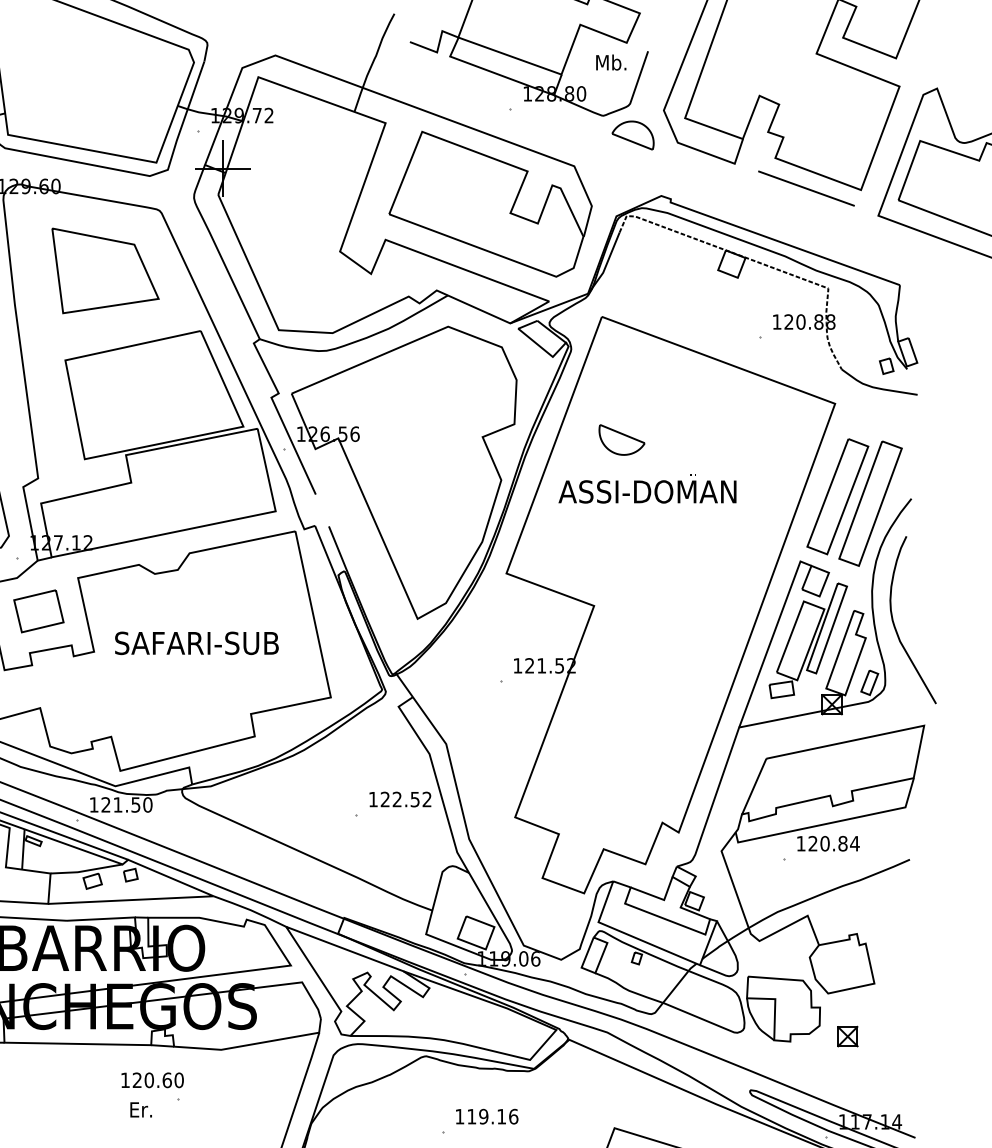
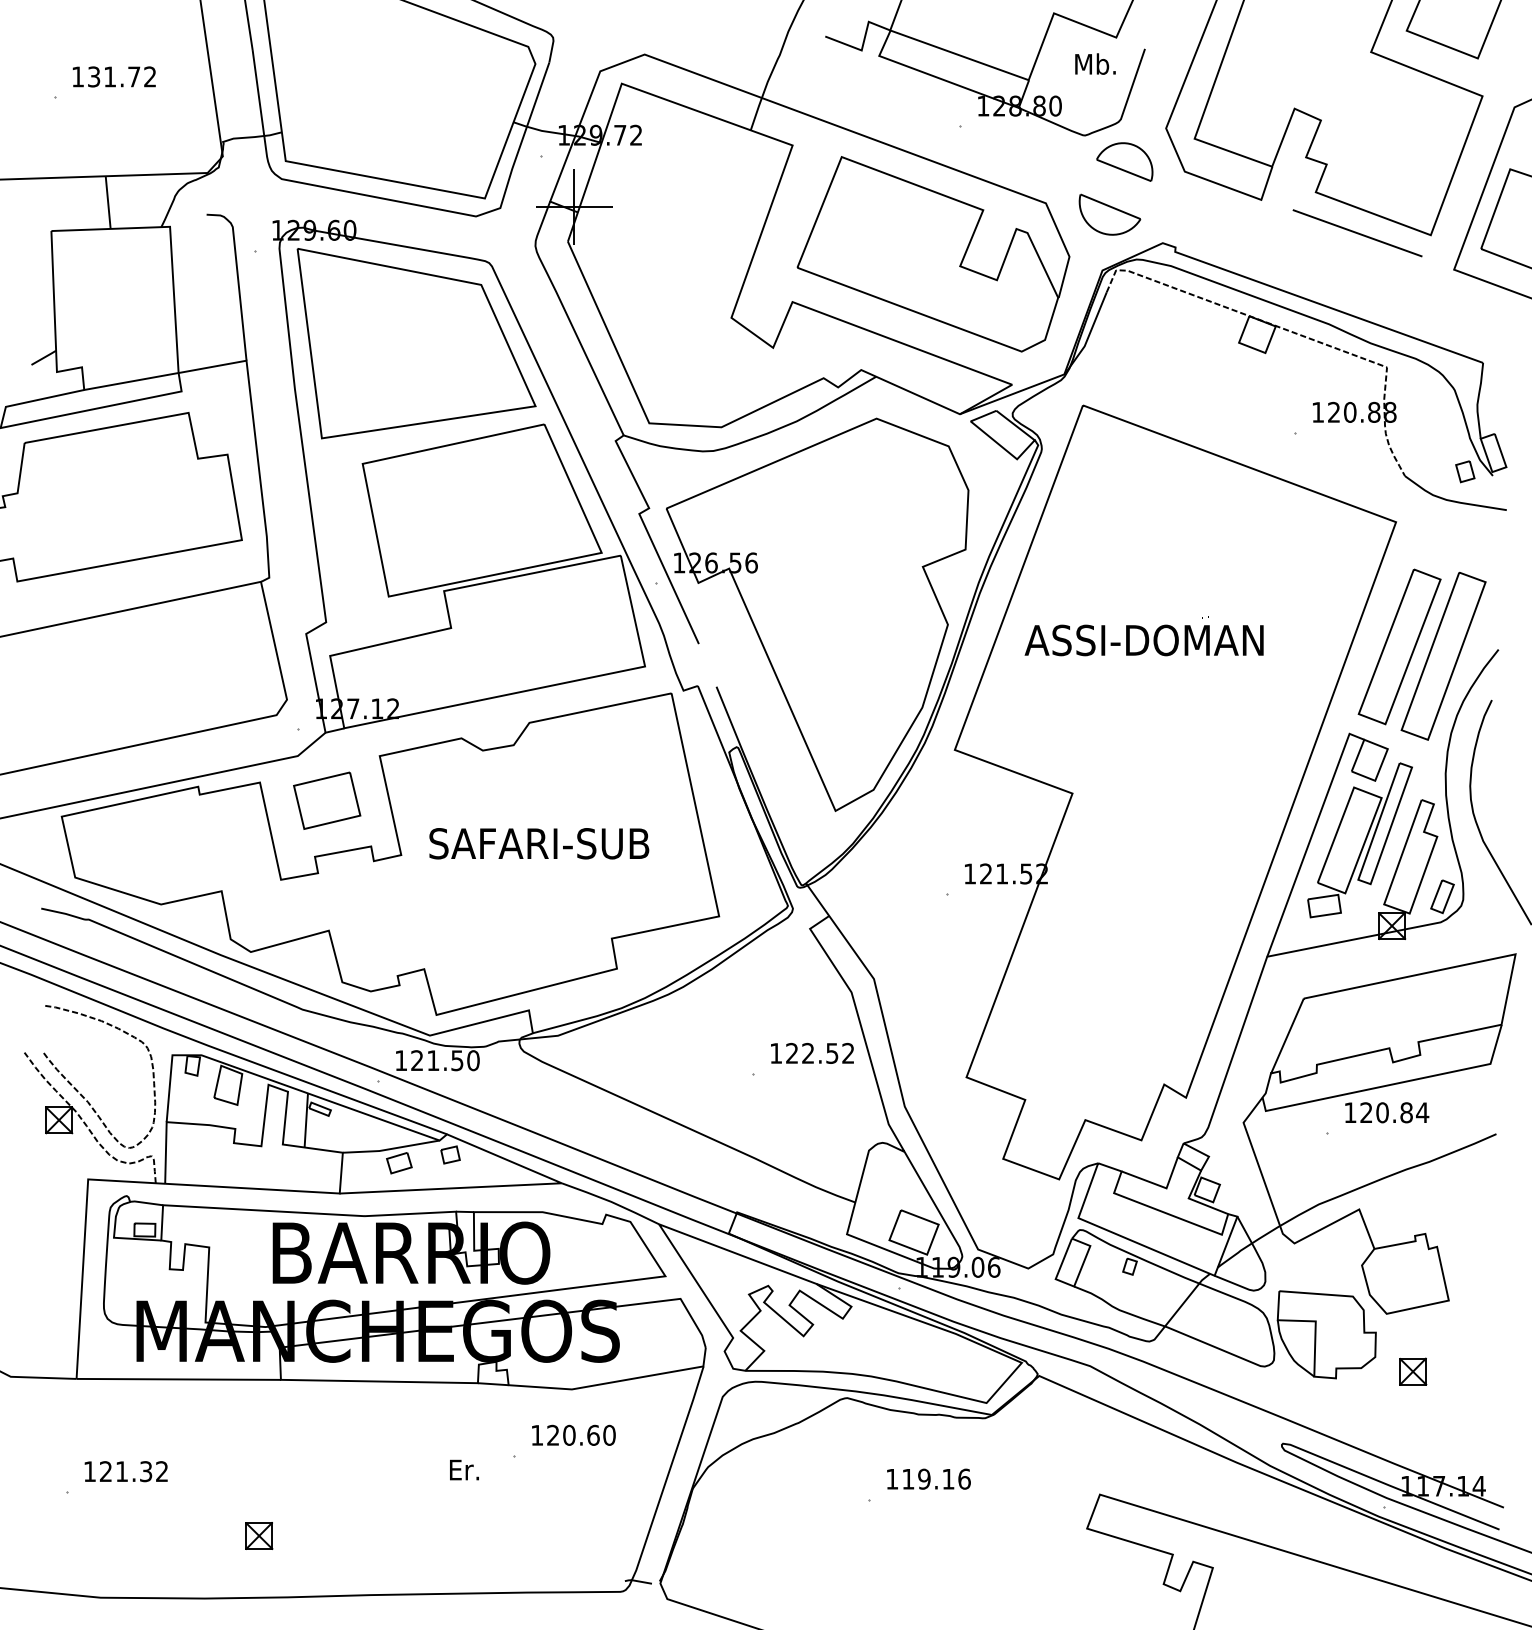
part: (105, 270) -> (416, 343), size x1.67
part: (621, 439) -> (1109, 214), moved
text: (152, 1079) -> (573, 1434), moved

